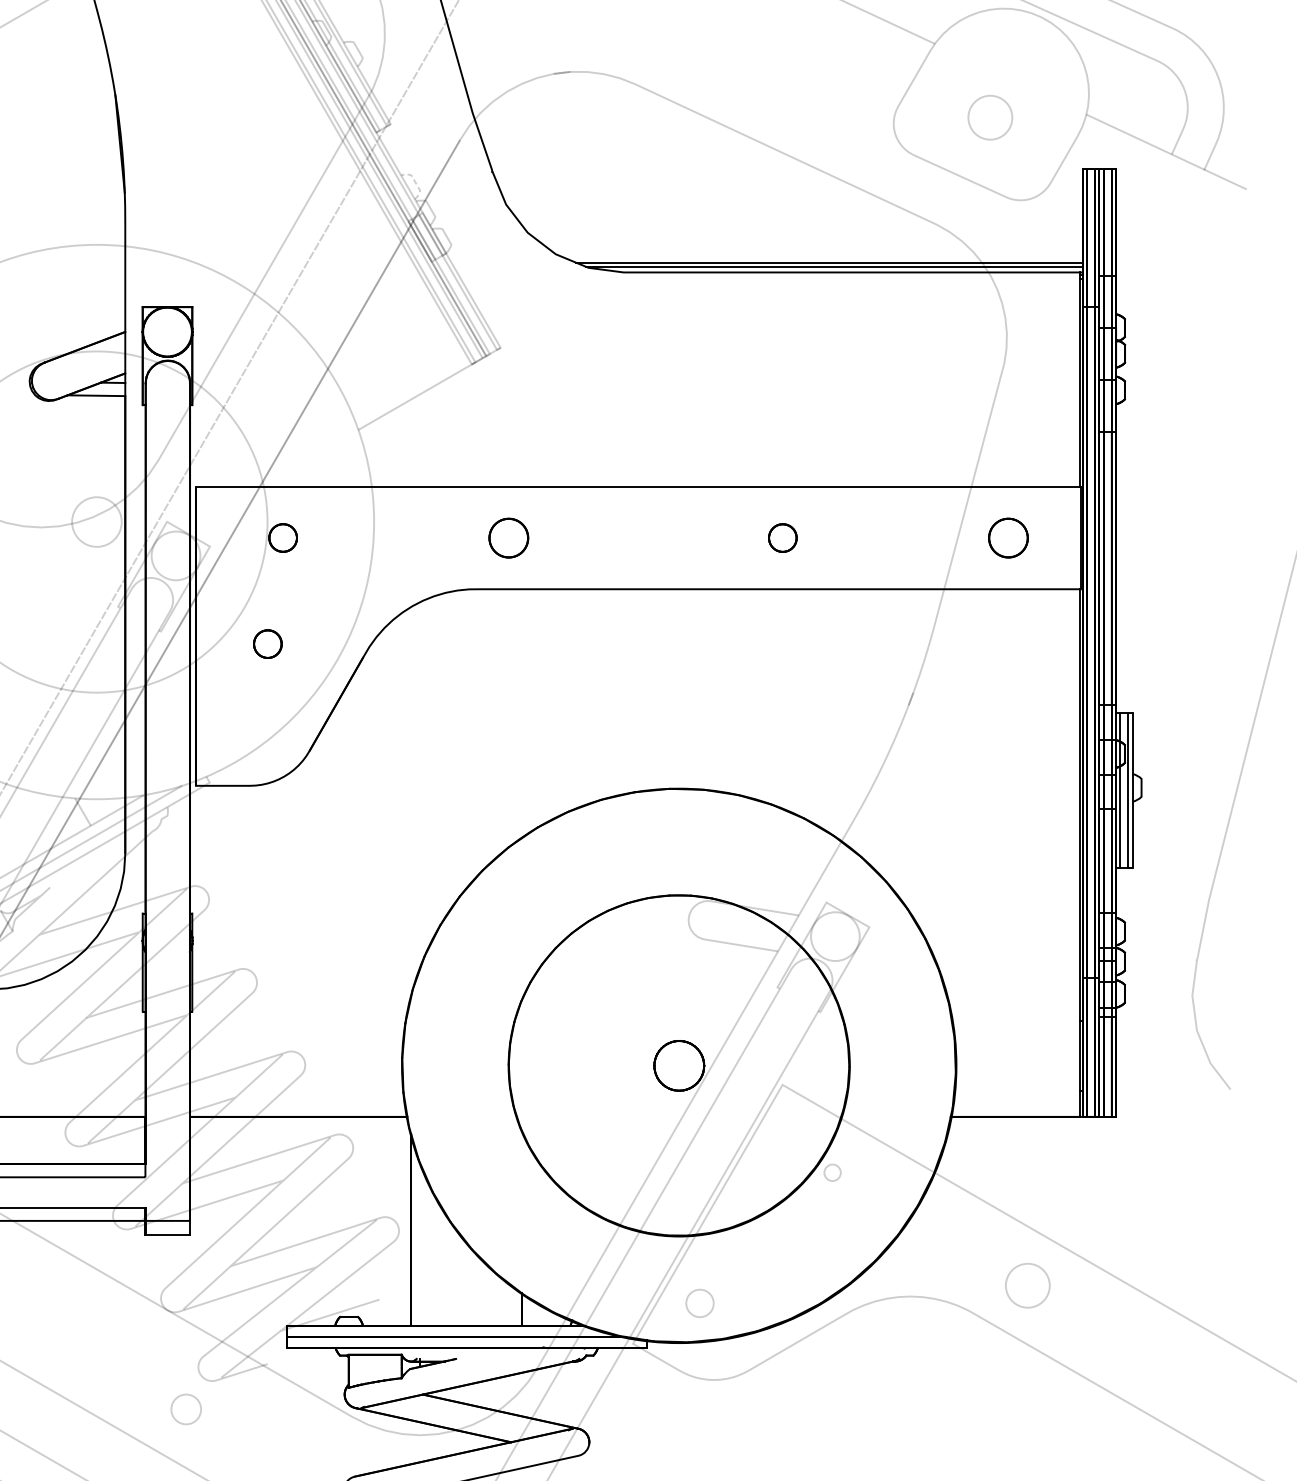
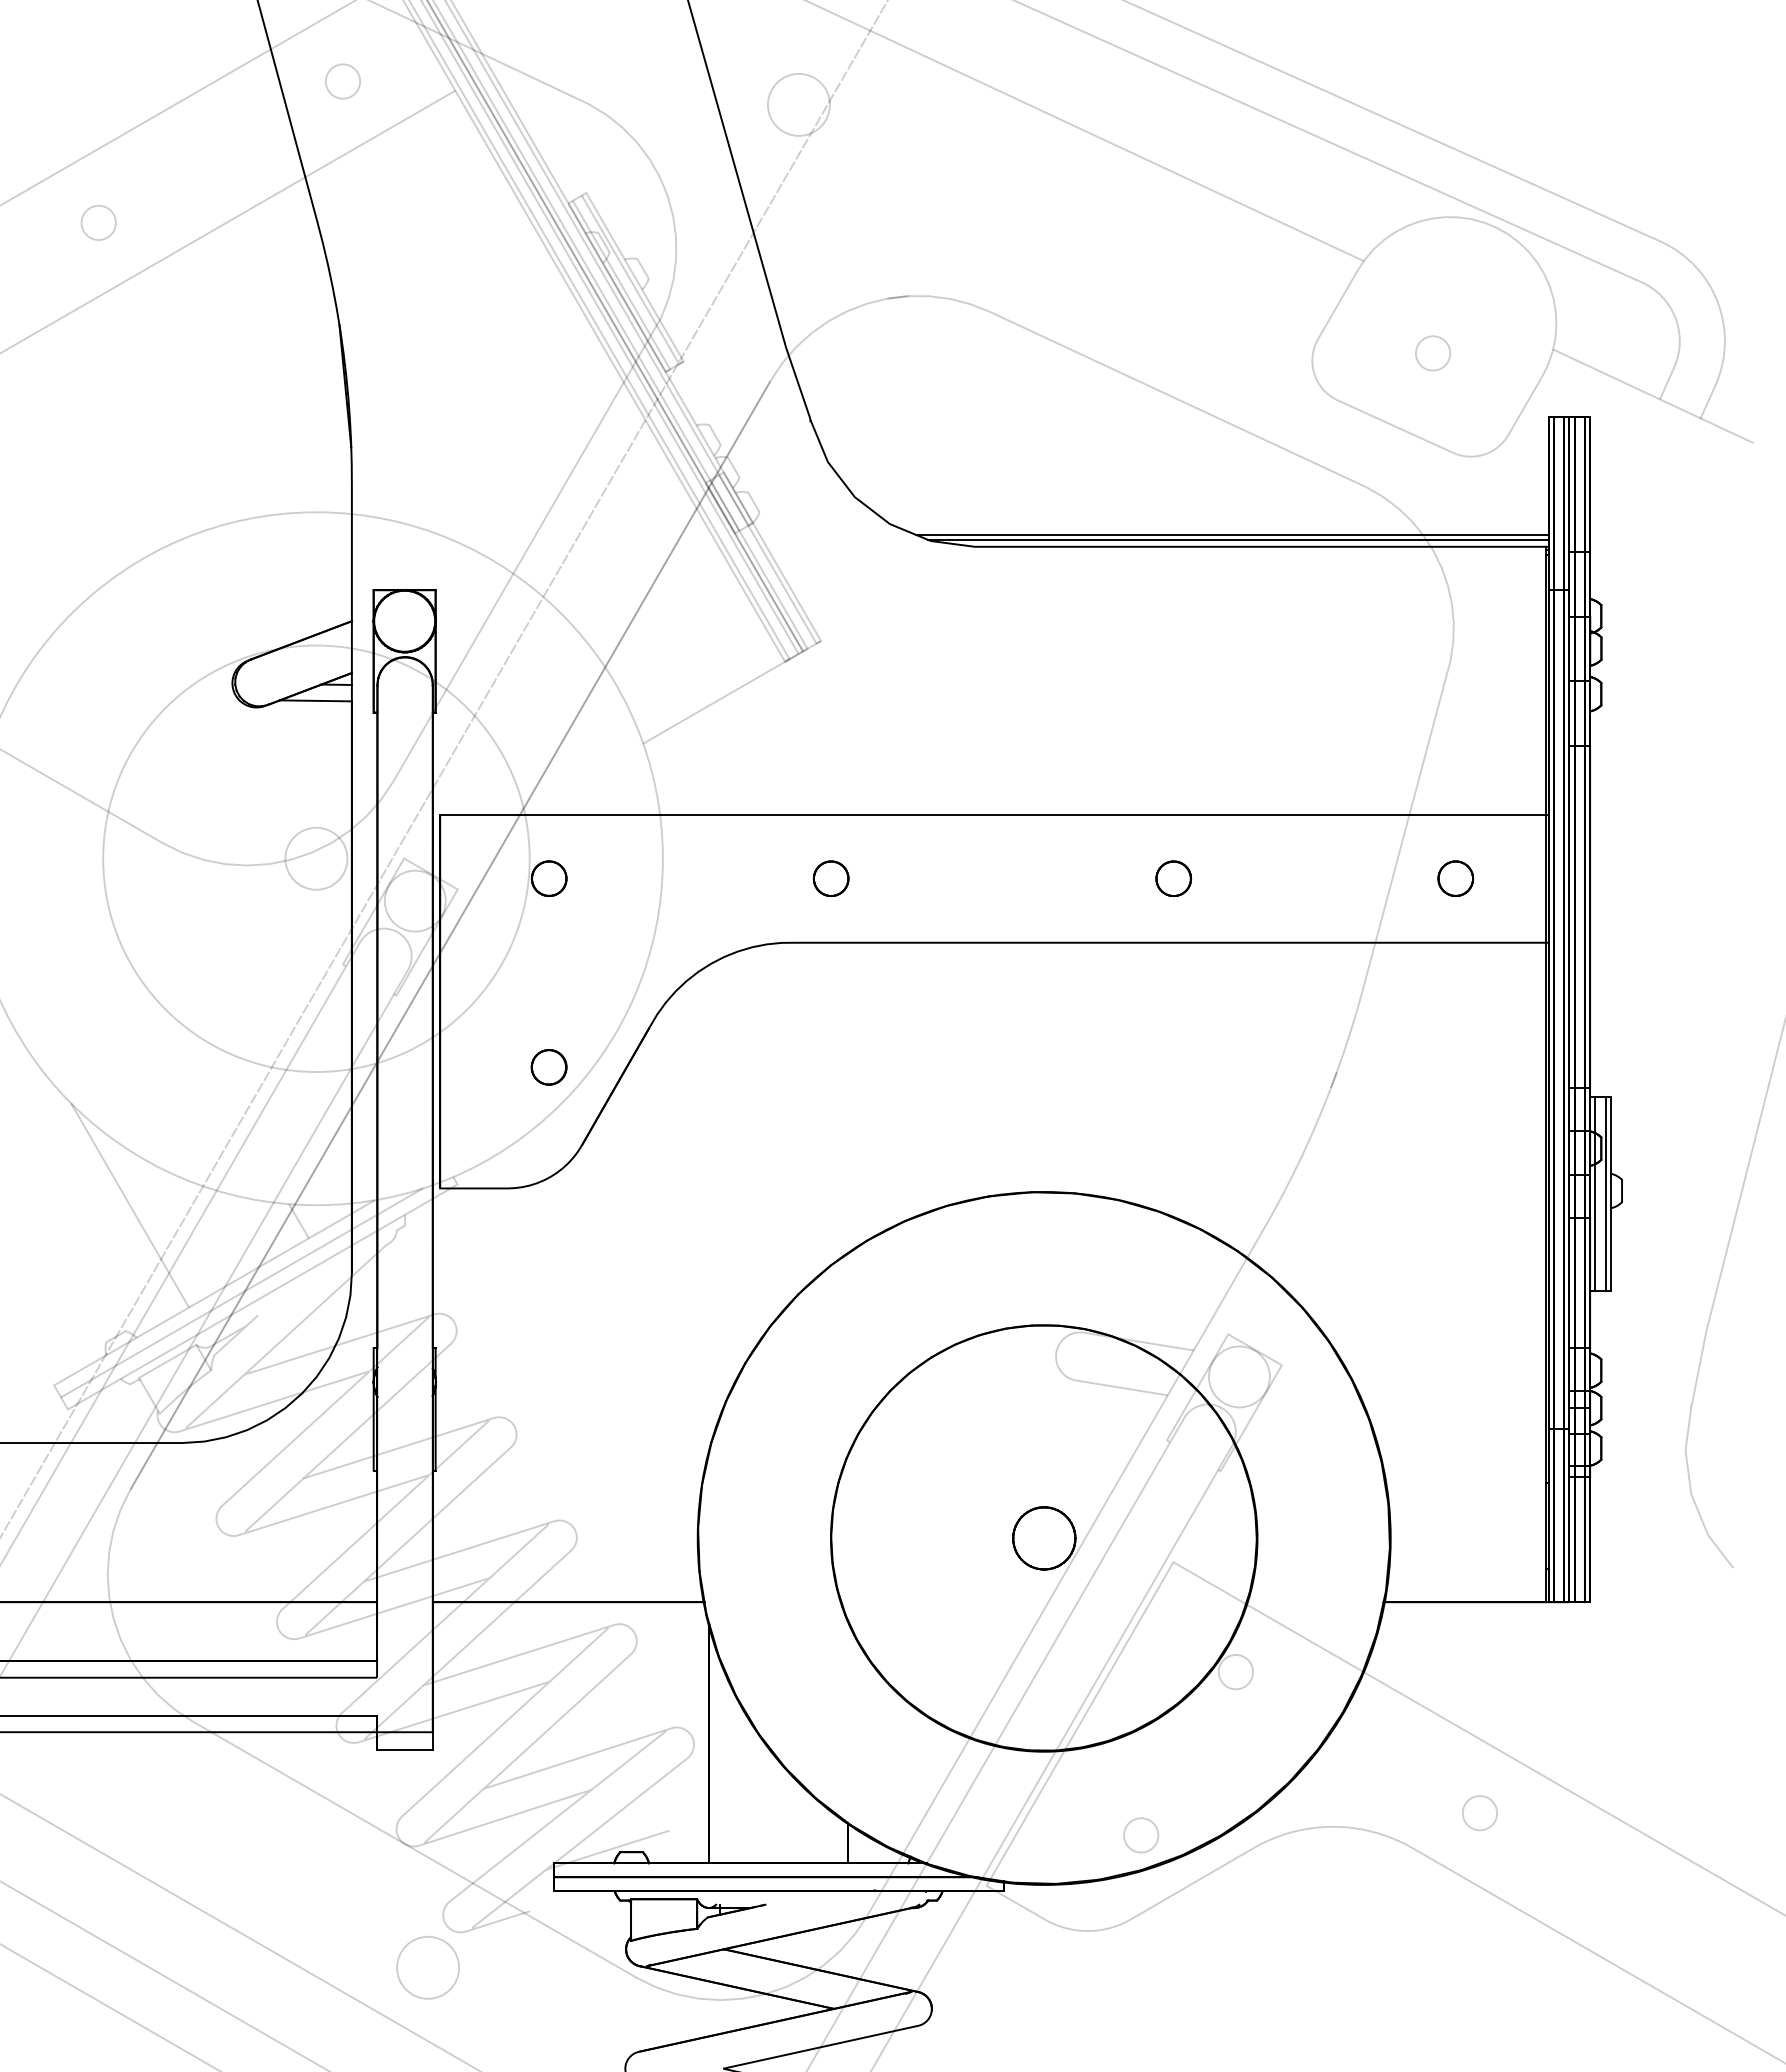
circle: (989, 117) -> (1432, 353), size x0.62
line: (415, 182) -> (714, 434), dashed -> solid
part: (508, 537) -> (830, 878), size x0.71
part: (1008, 537) -> (1455, 878), size x0.71
part: (267, 644) -> (548, 1067), moved
circle: (832, 1172) -> (1235, 1671), size x1.67
circle: (1027, 1285) -> (1479, 1812), size x0.62
circle: (699, 1302) -> (1140, 1834), moved
circle: (185, 1409) -> (427, 1967), size x1.67

